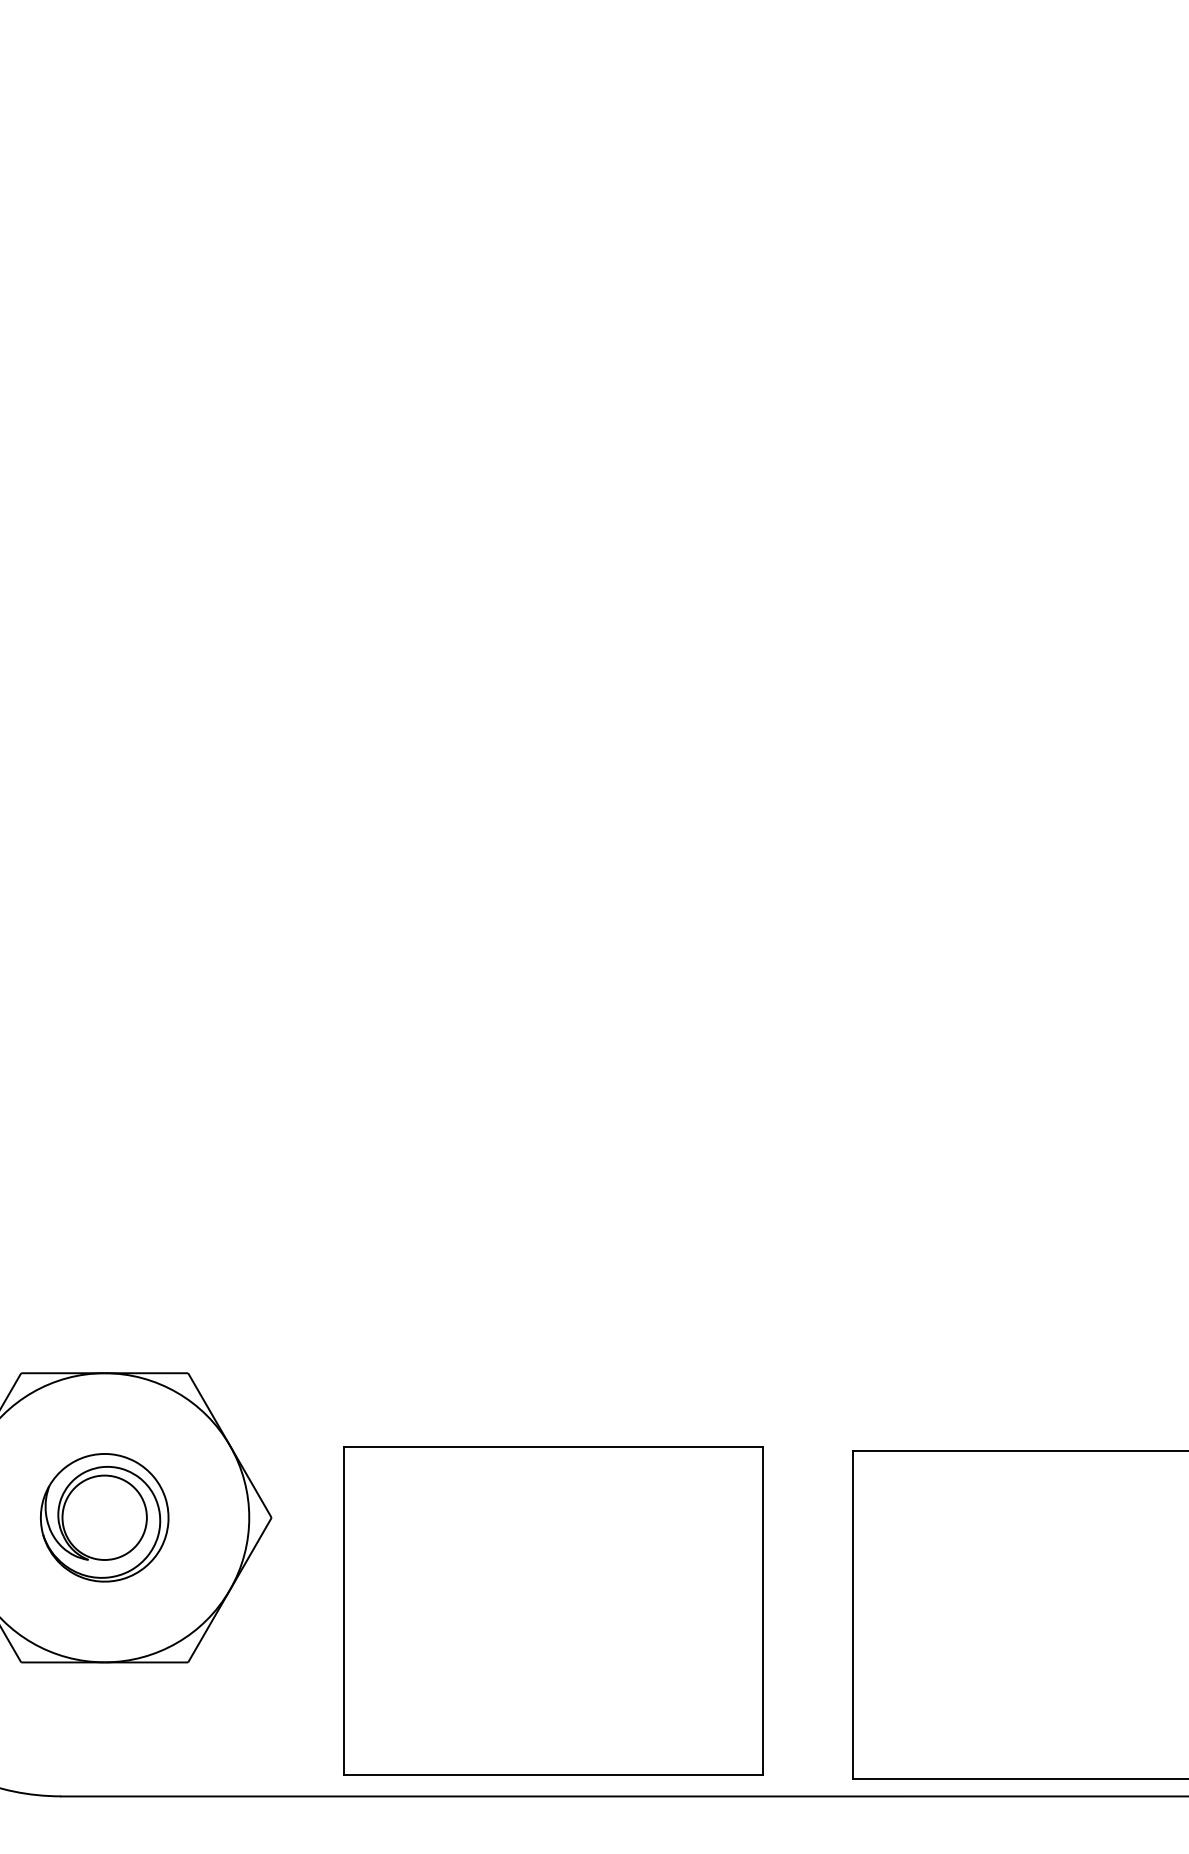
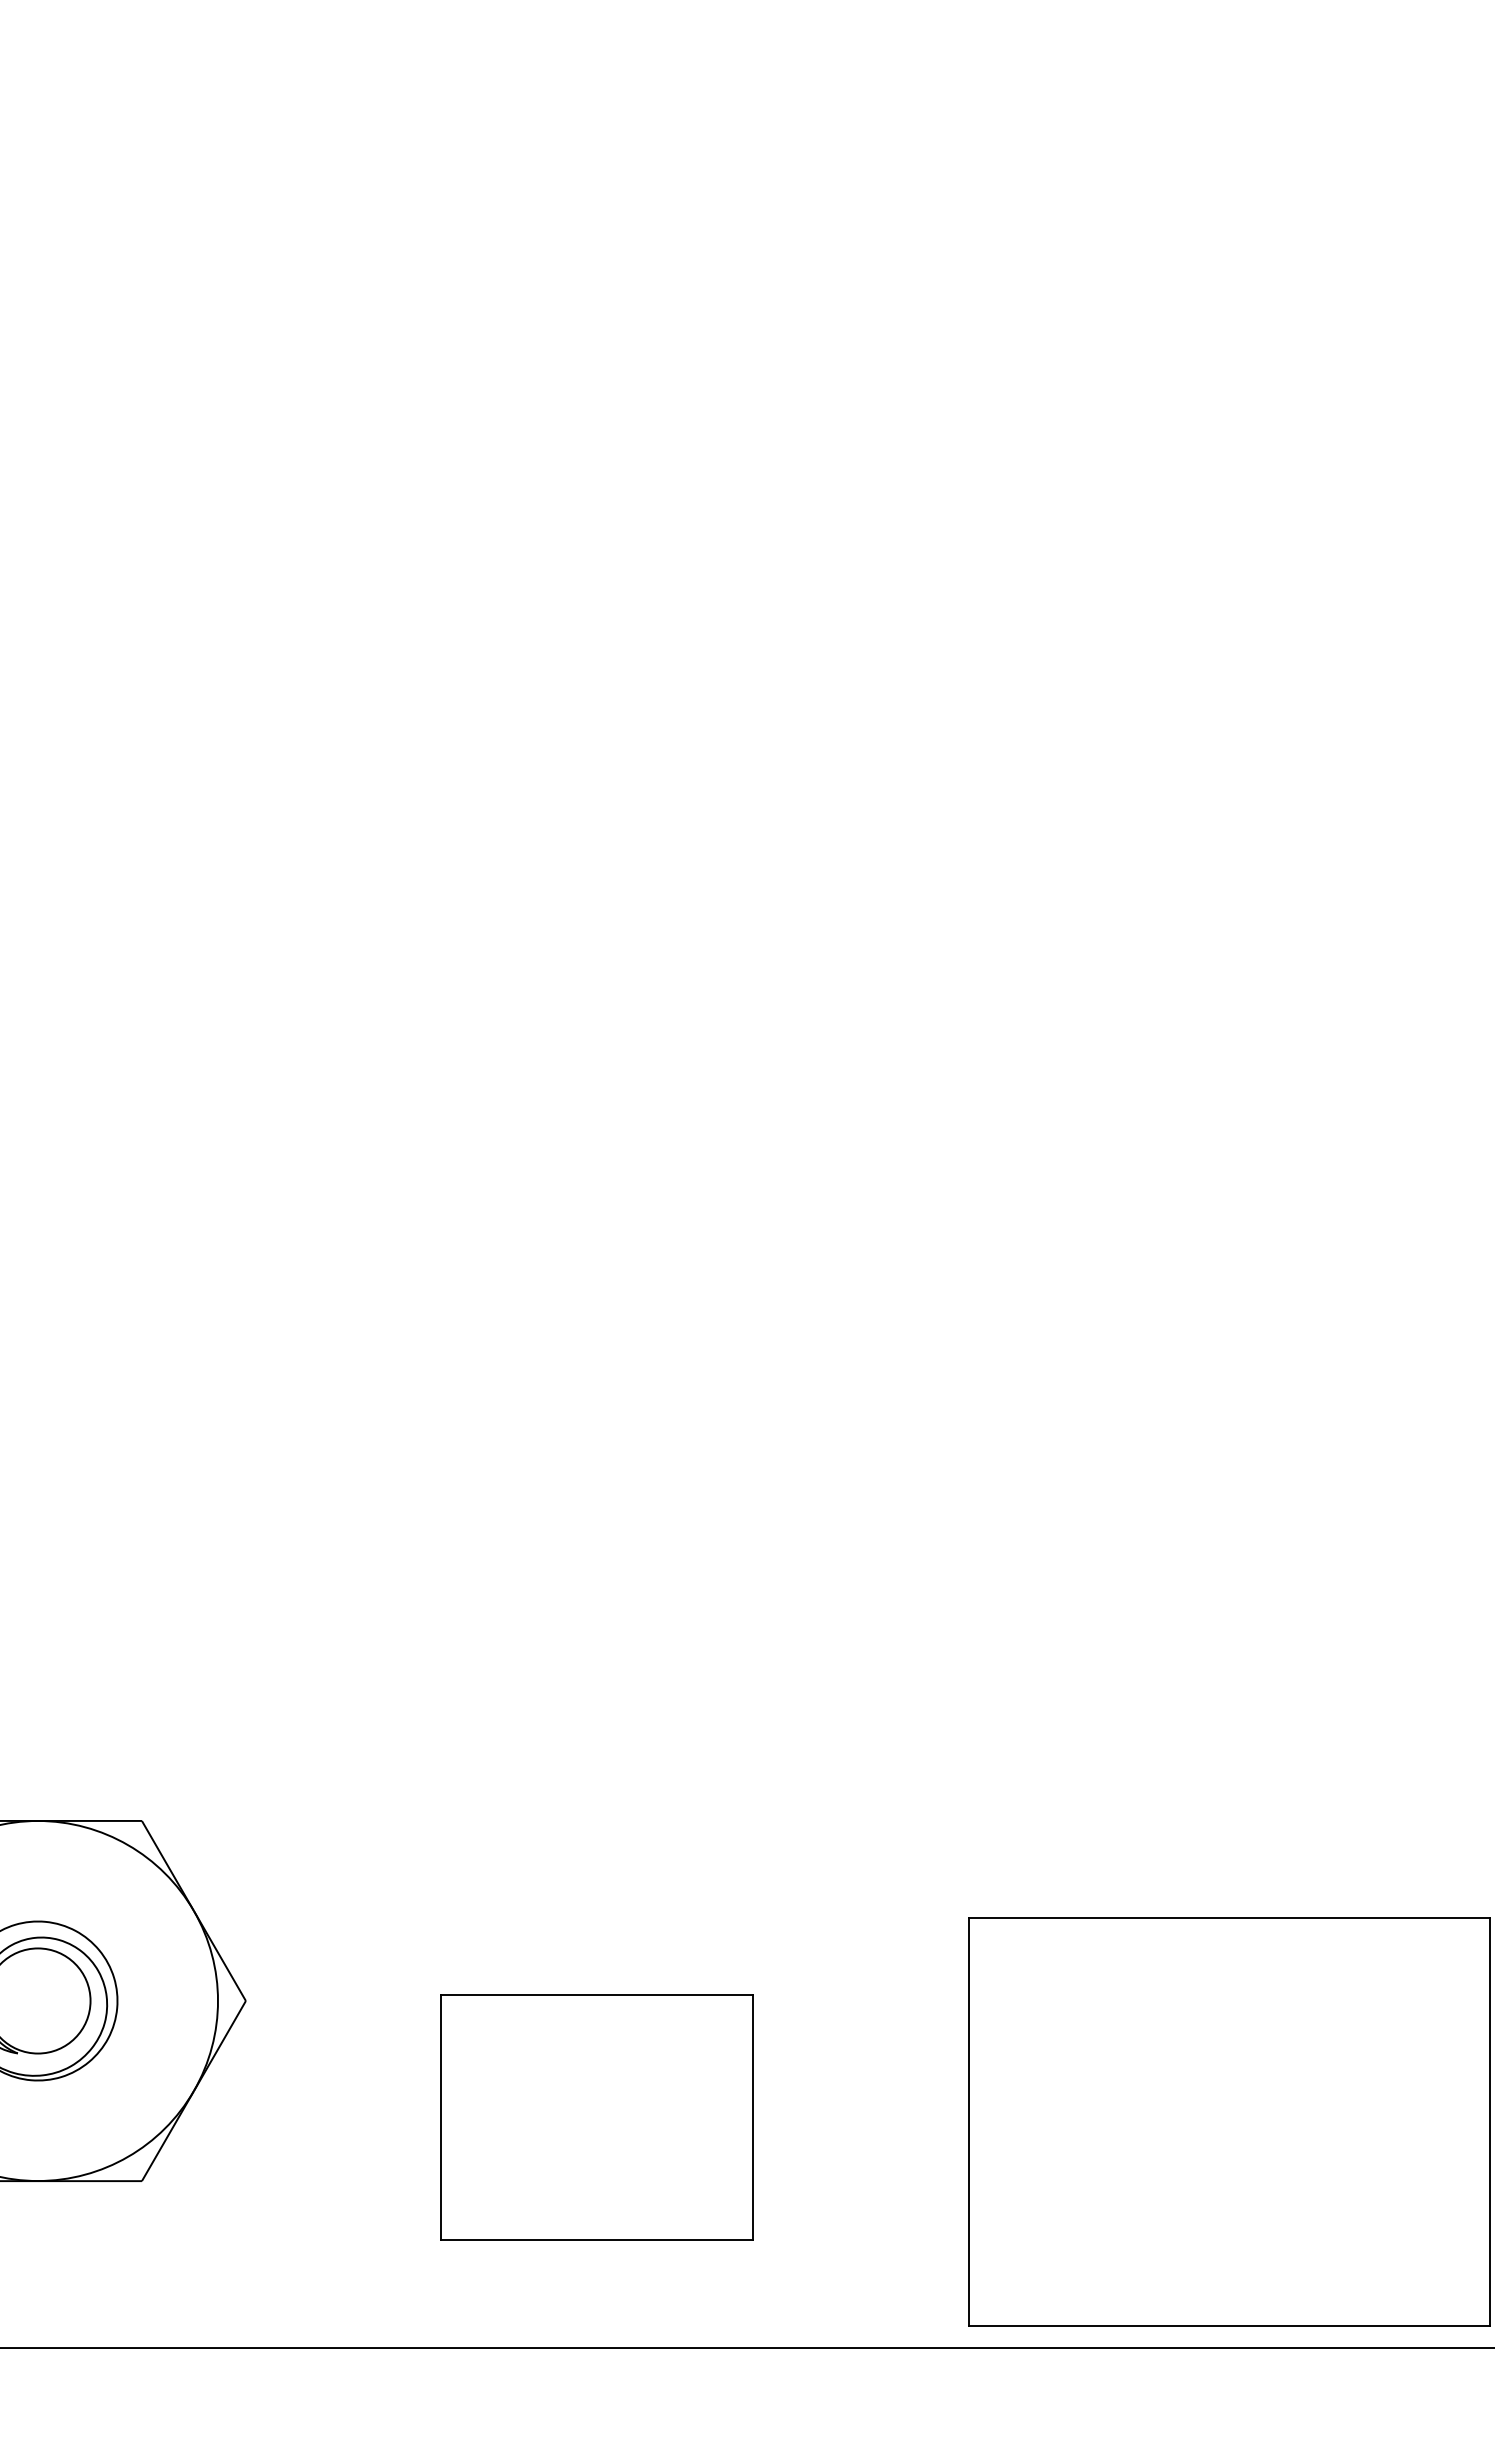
part: (553, 1610) -> (596, 2116), size x0.6

